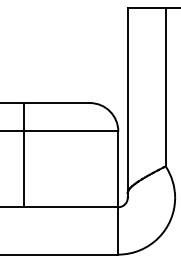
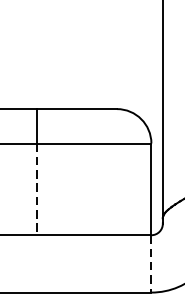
line: (23, 169) -> (36, 189), solid -> dashed
line: (118, 230) -> (151, 263), solid -> dashed

